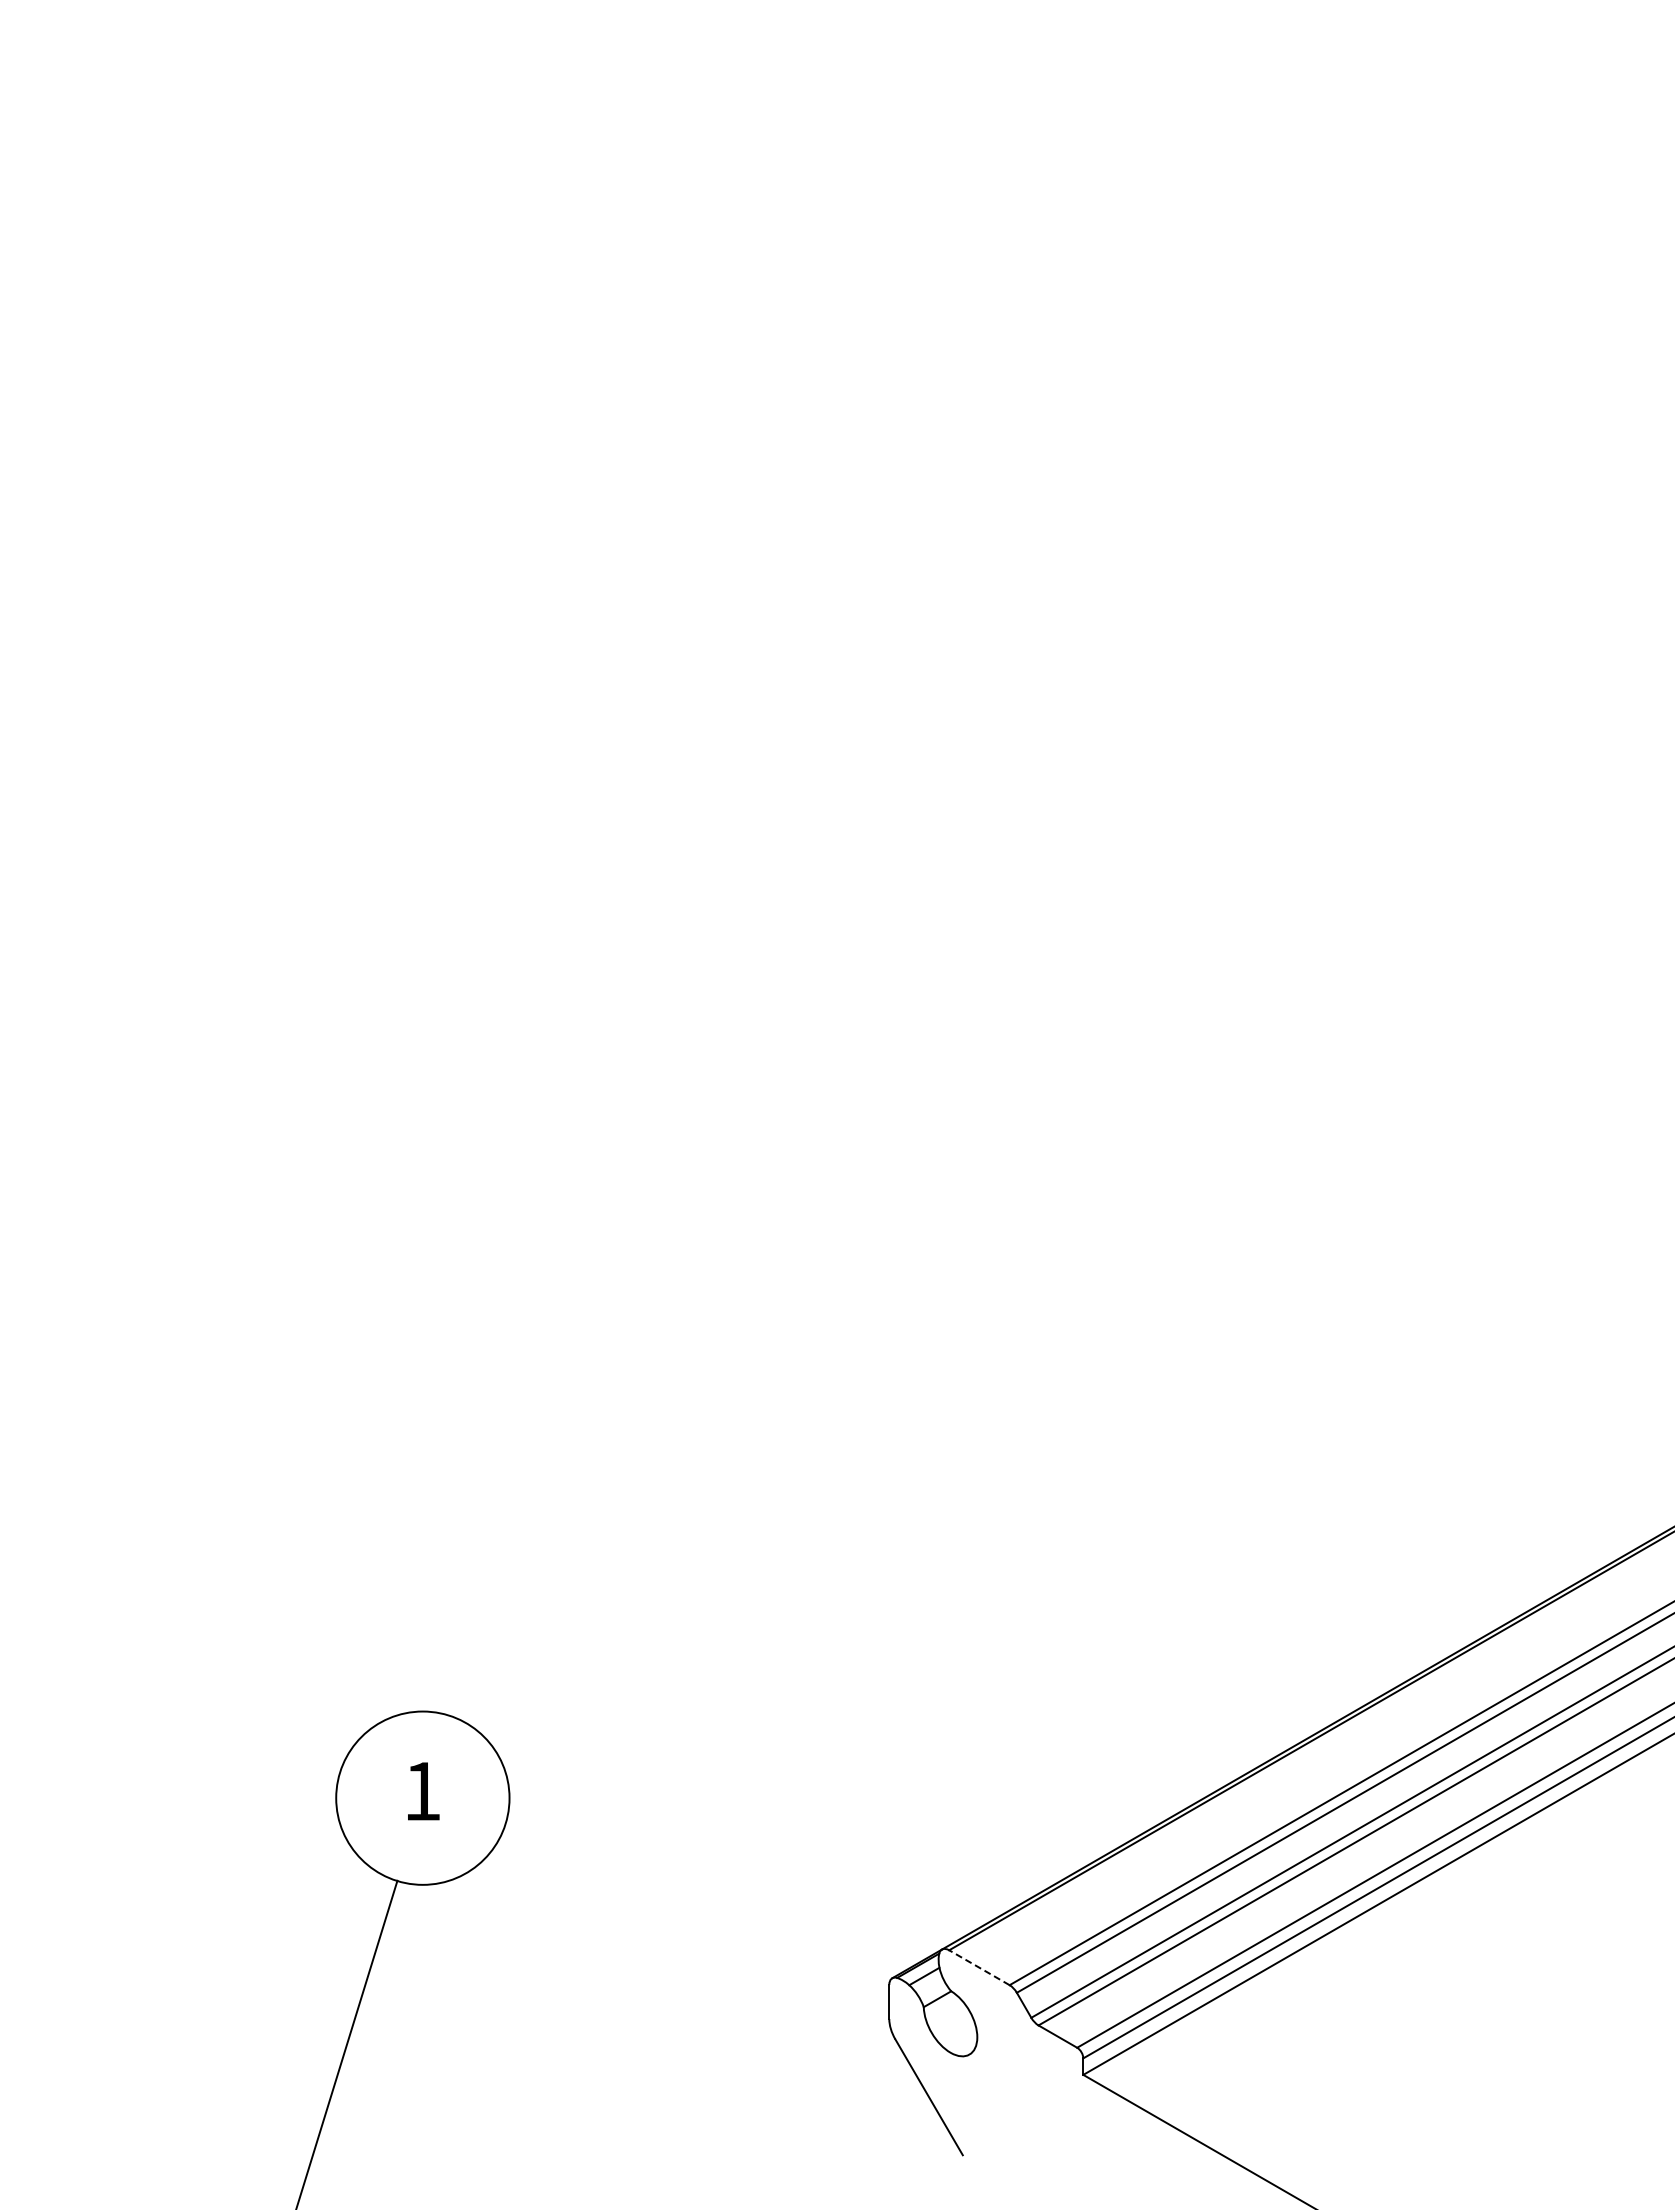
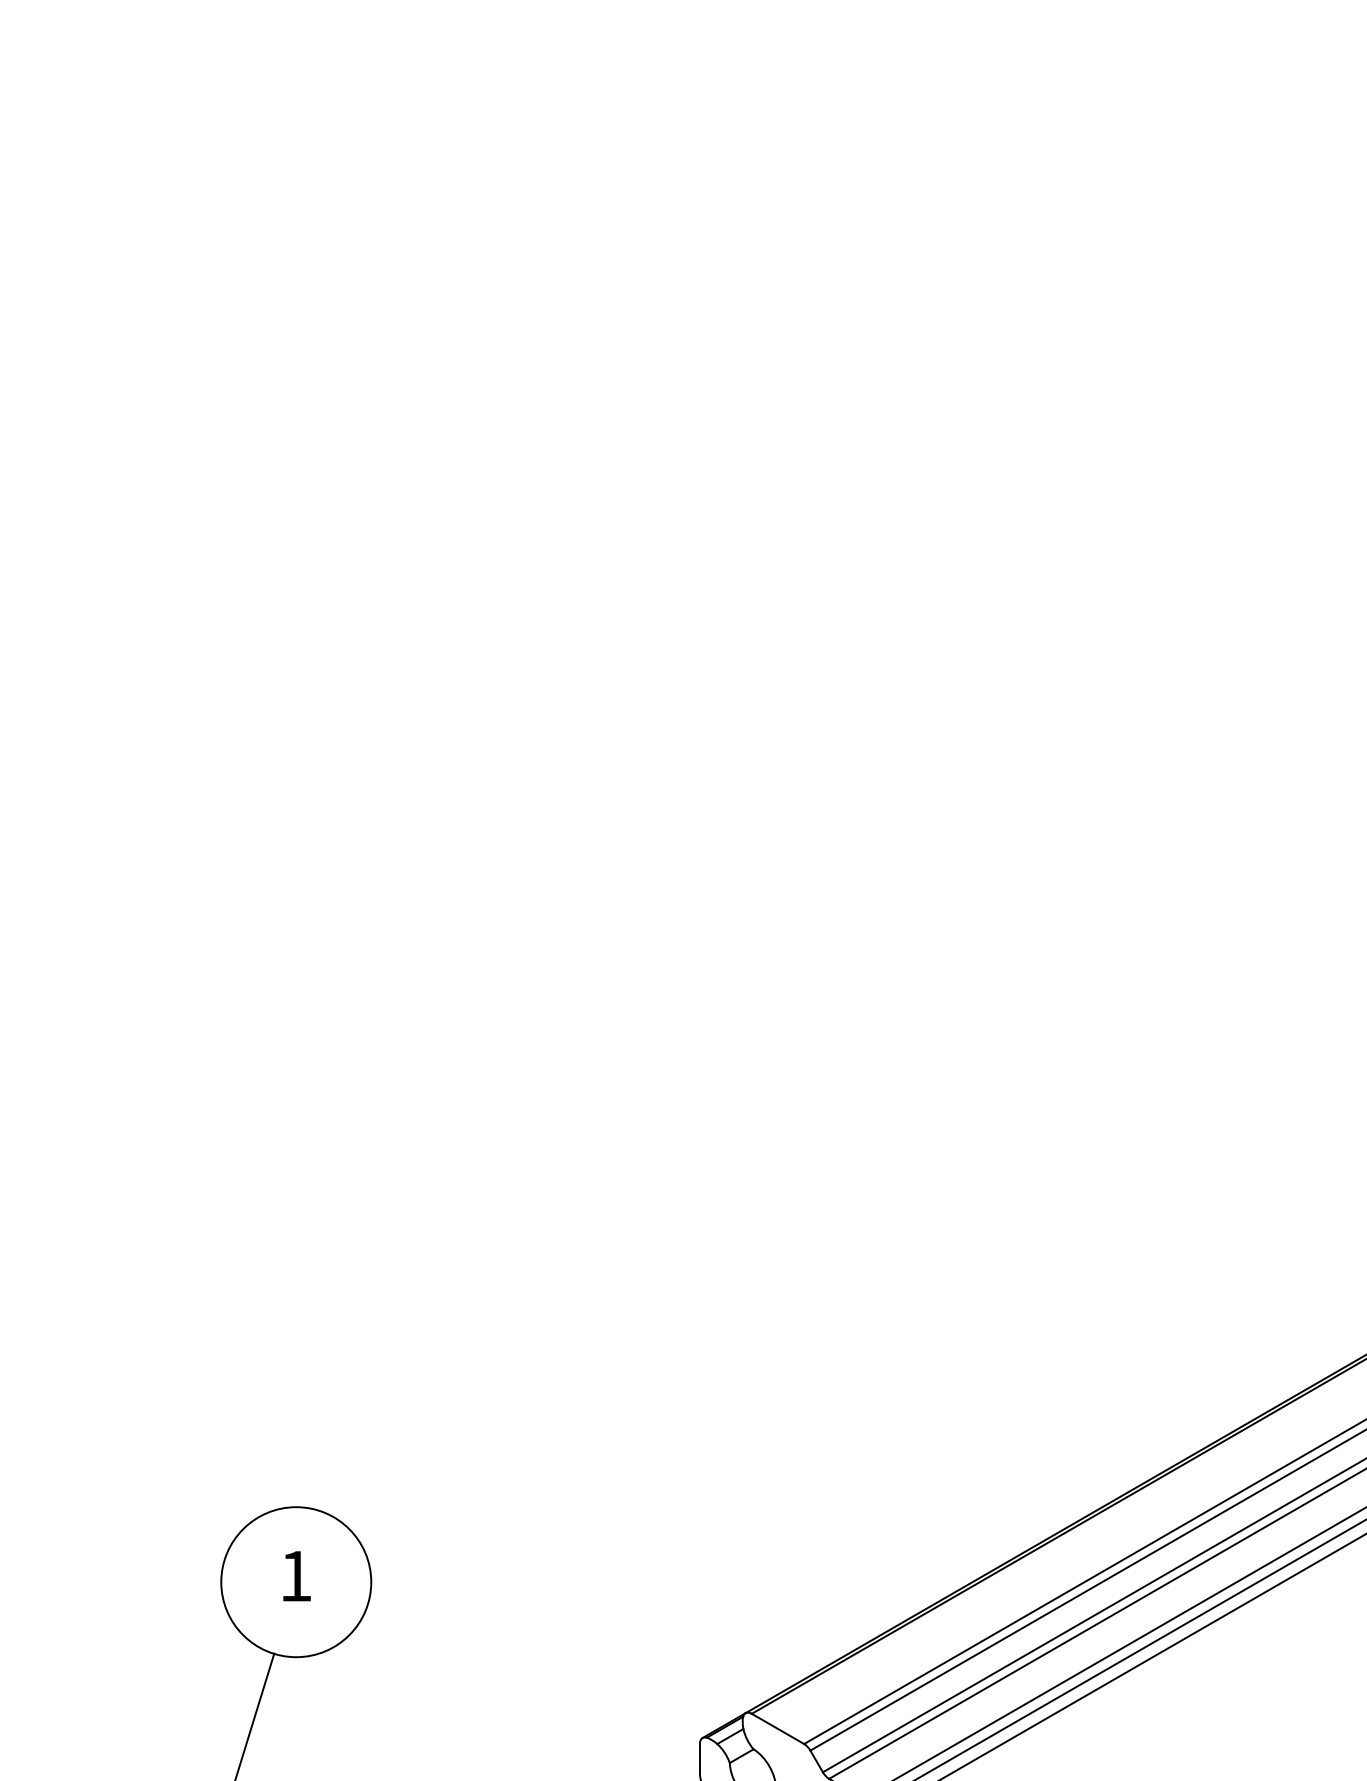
line: (979, 1967) -> (778, 1728), dashed -> solid

